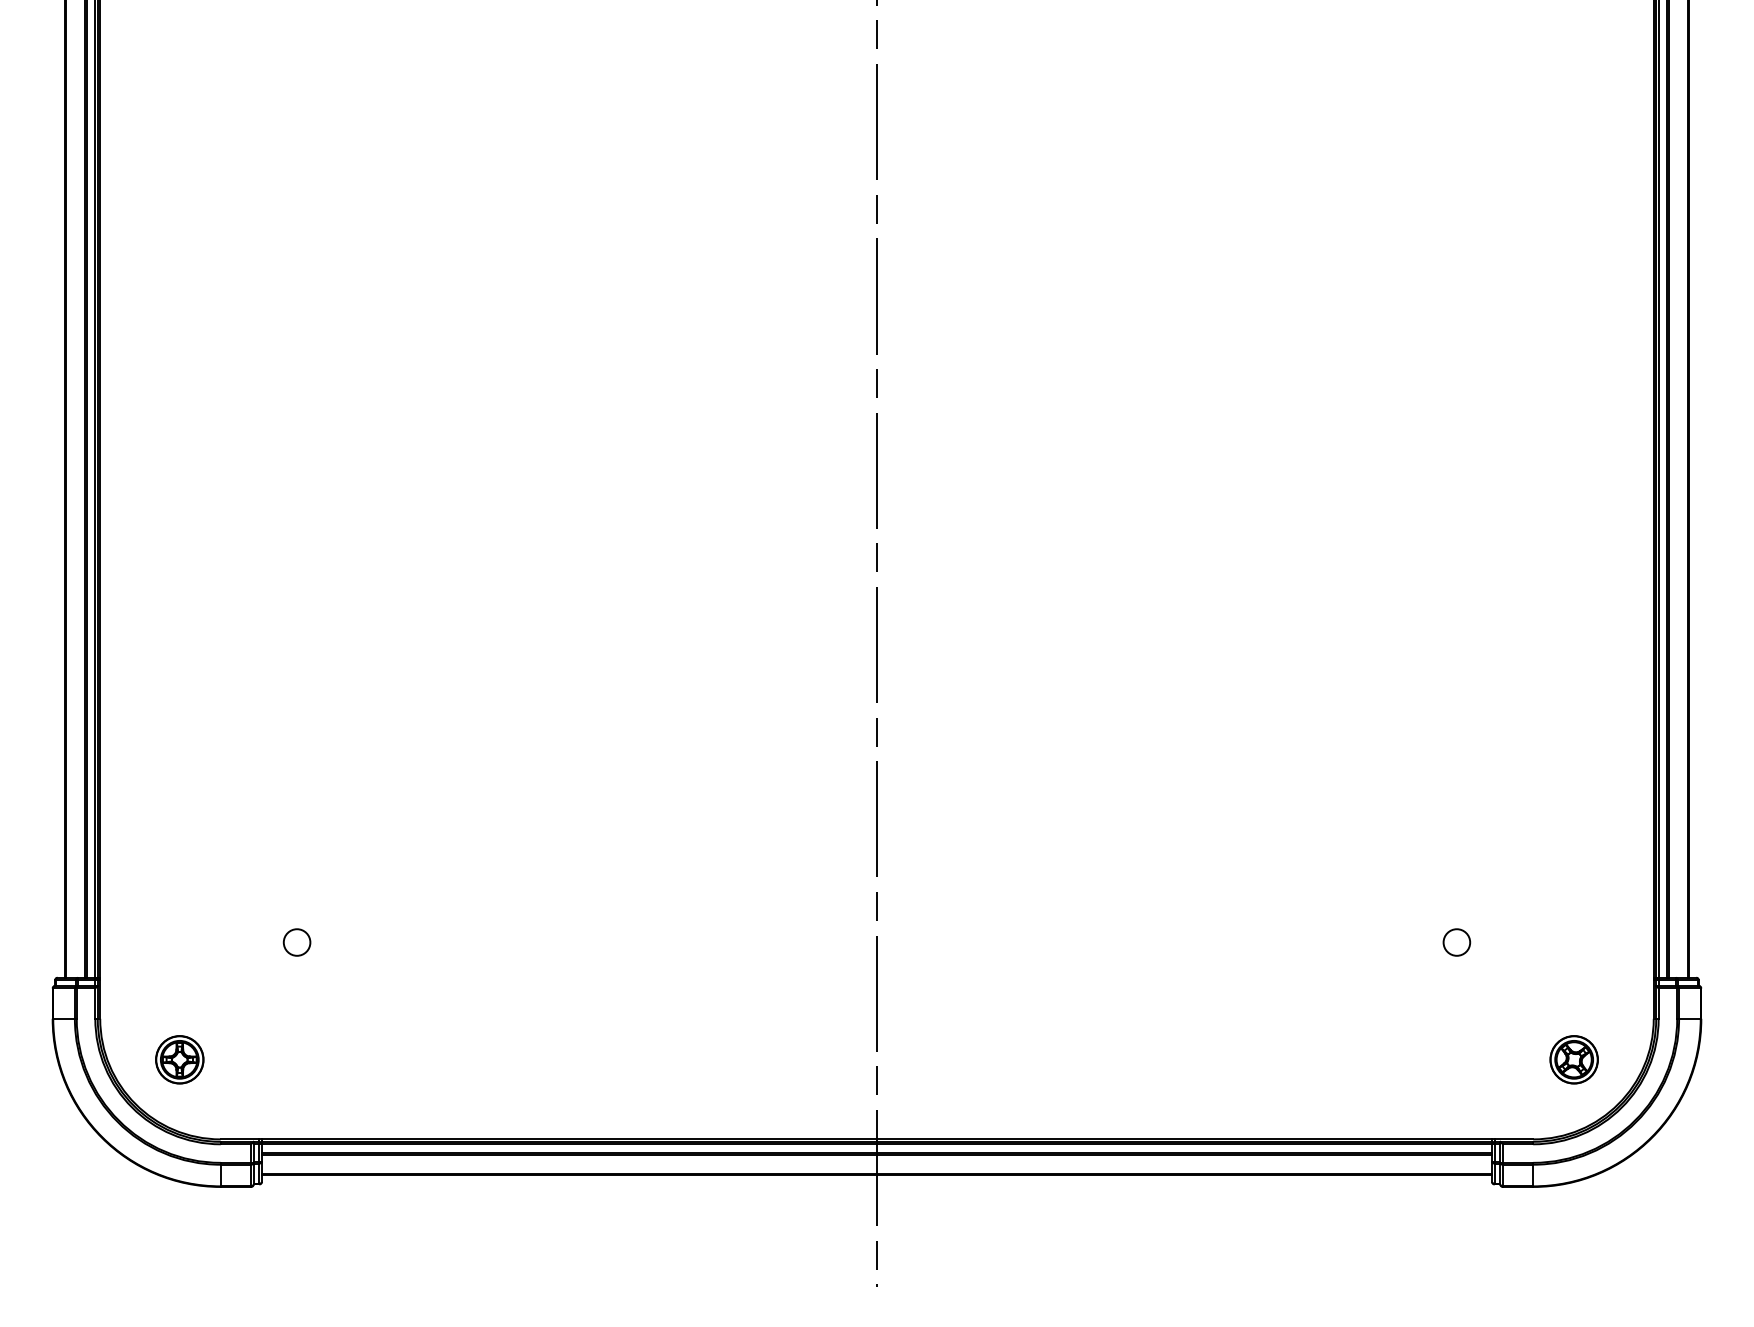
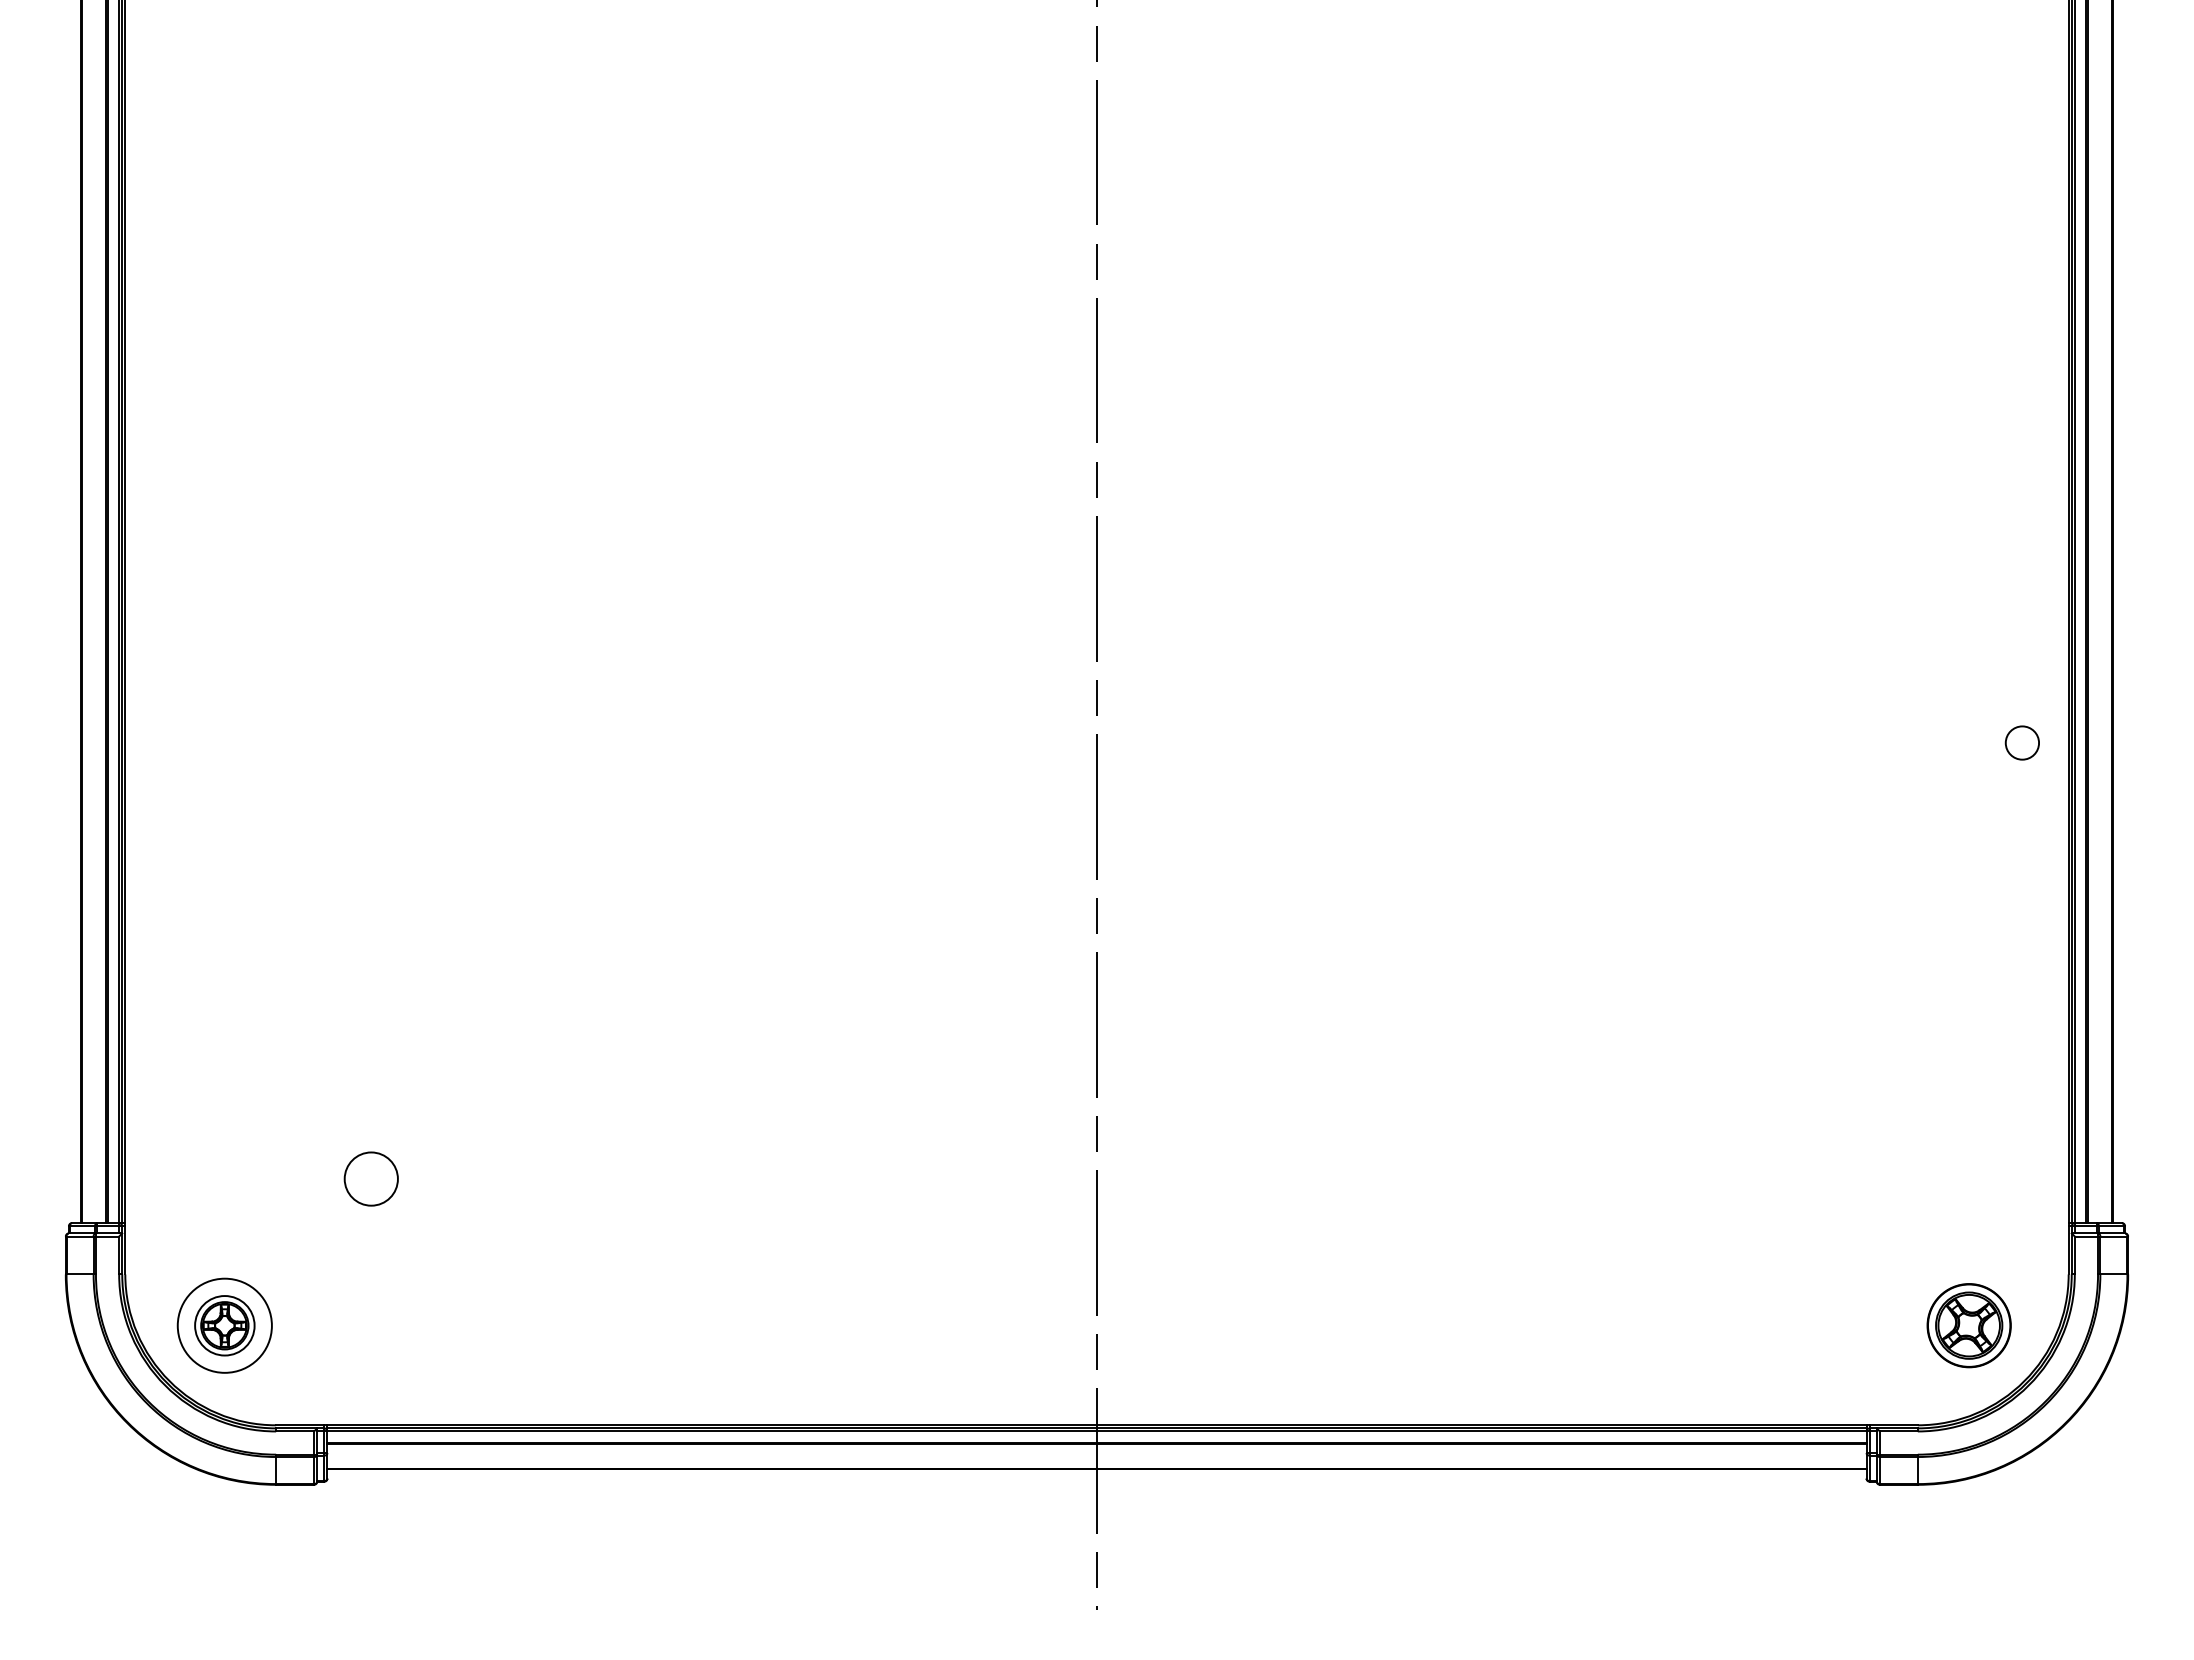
circle: (297, 942) -> (371, 1178), size x1.6
circle: (1456, 942) -> (2021, 742), moved
circle: (179, 1059) -> (224, 1325), size x1.6
part: (1573, 1059) -> (1968, 1325), size x1.4

